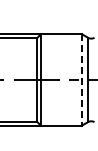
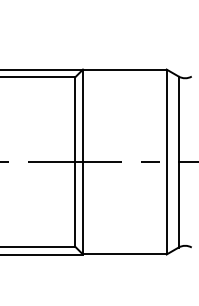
line: (82, 79) -> (167, 161), dashed -> solid

